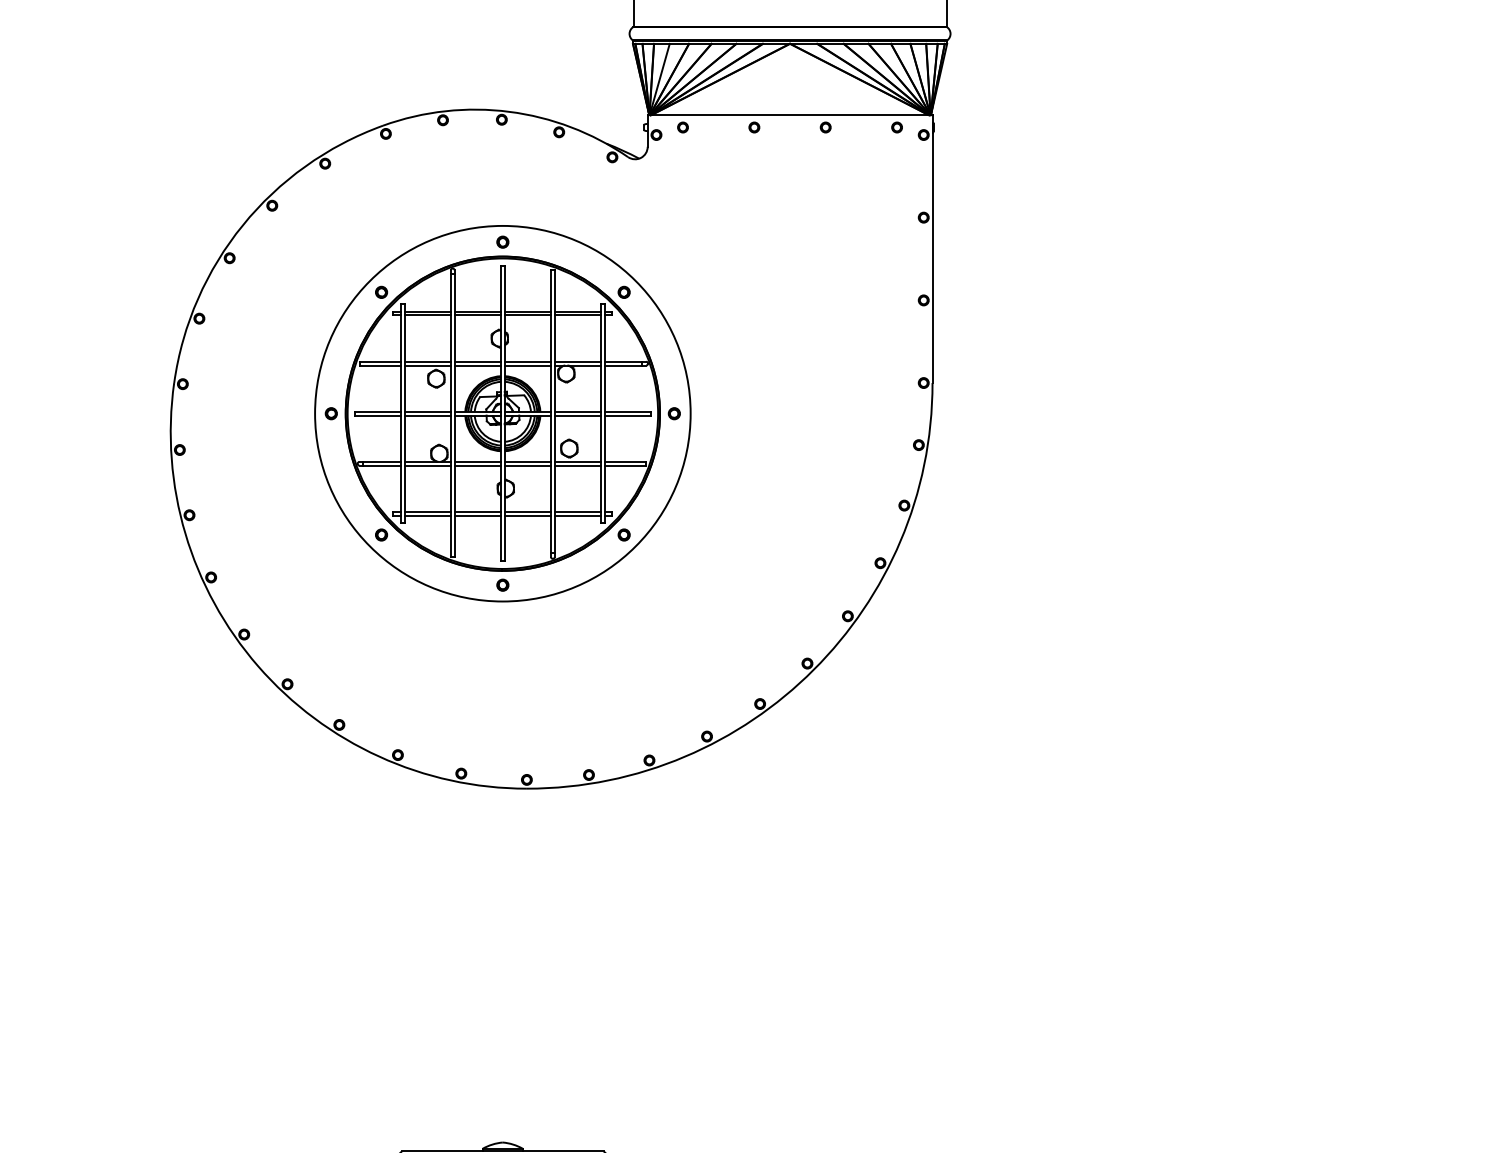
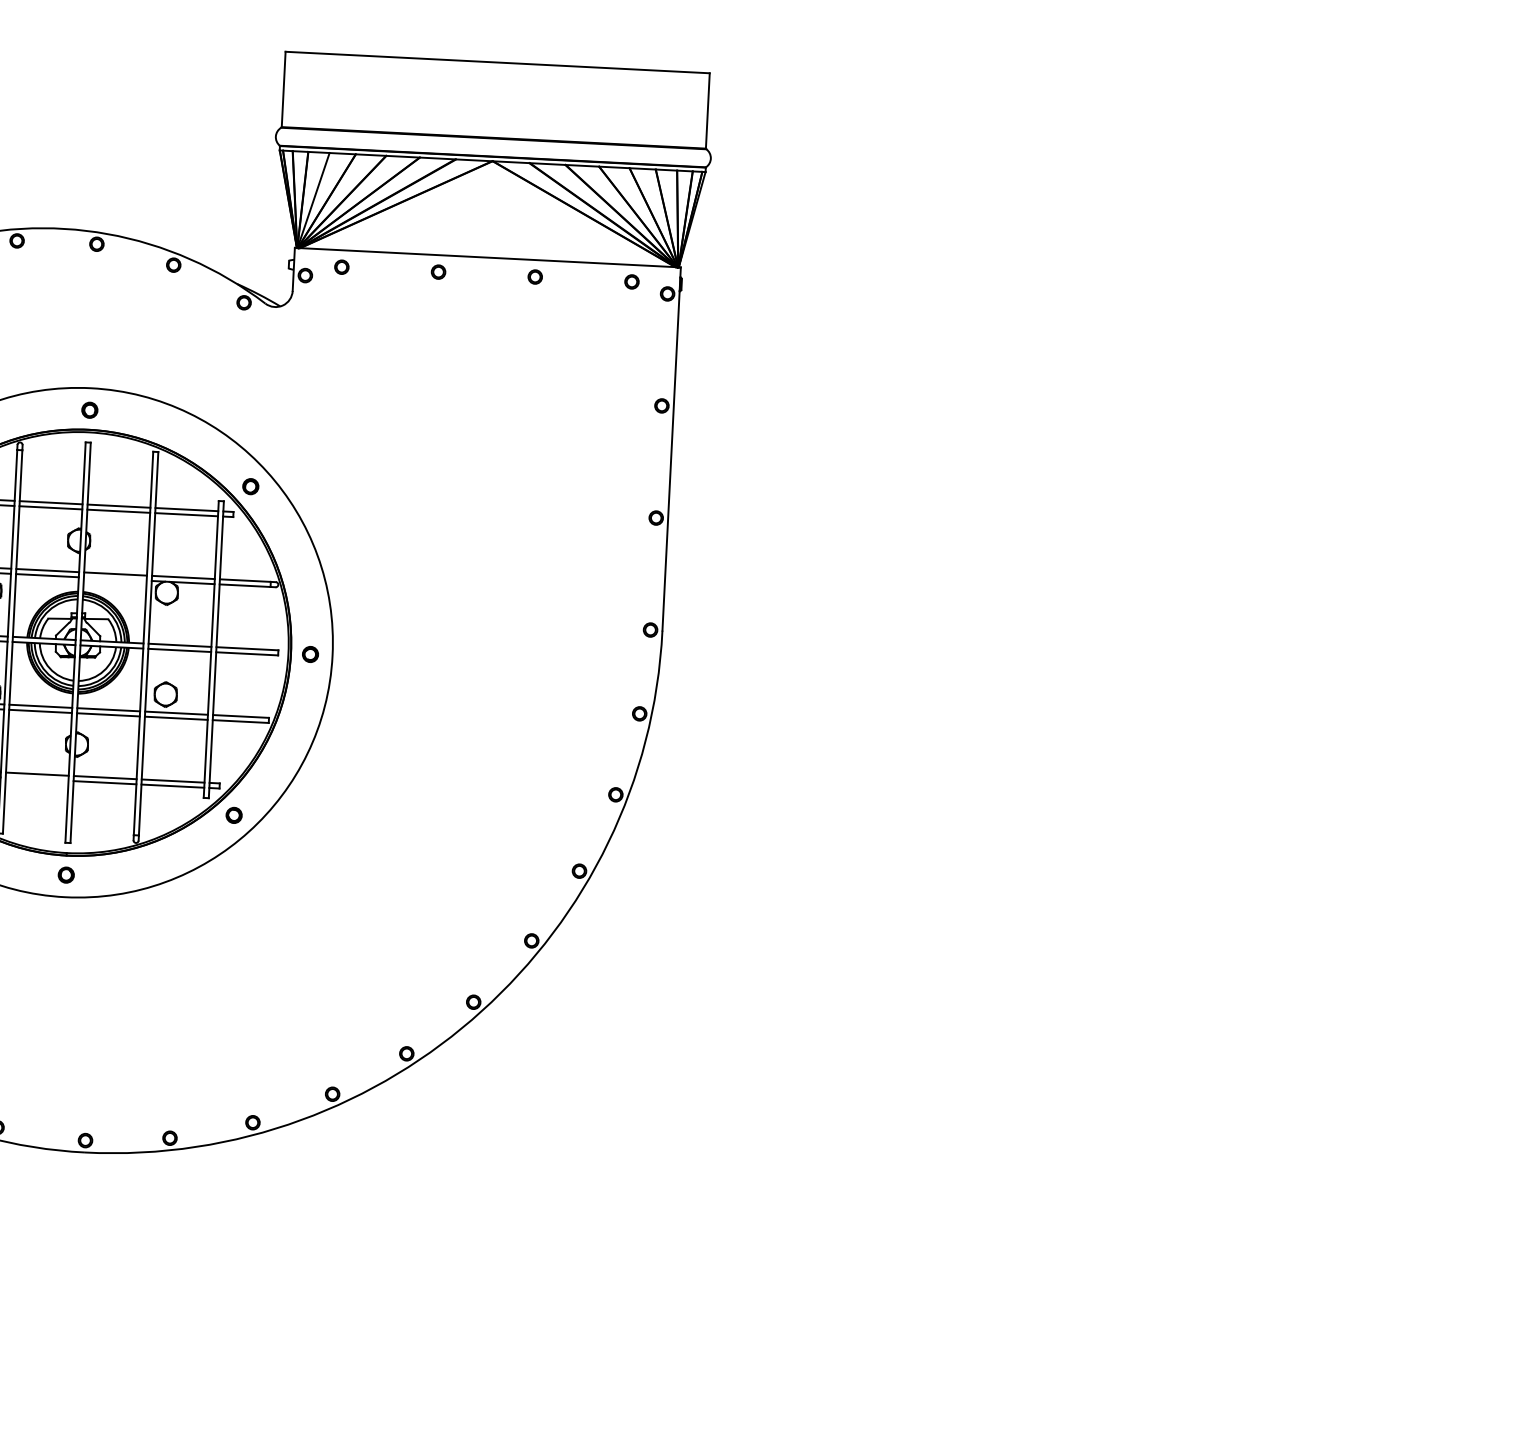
line: (527, 365) -> (114, 579), removed
line: (477, 515) -> (36, 778), removed

